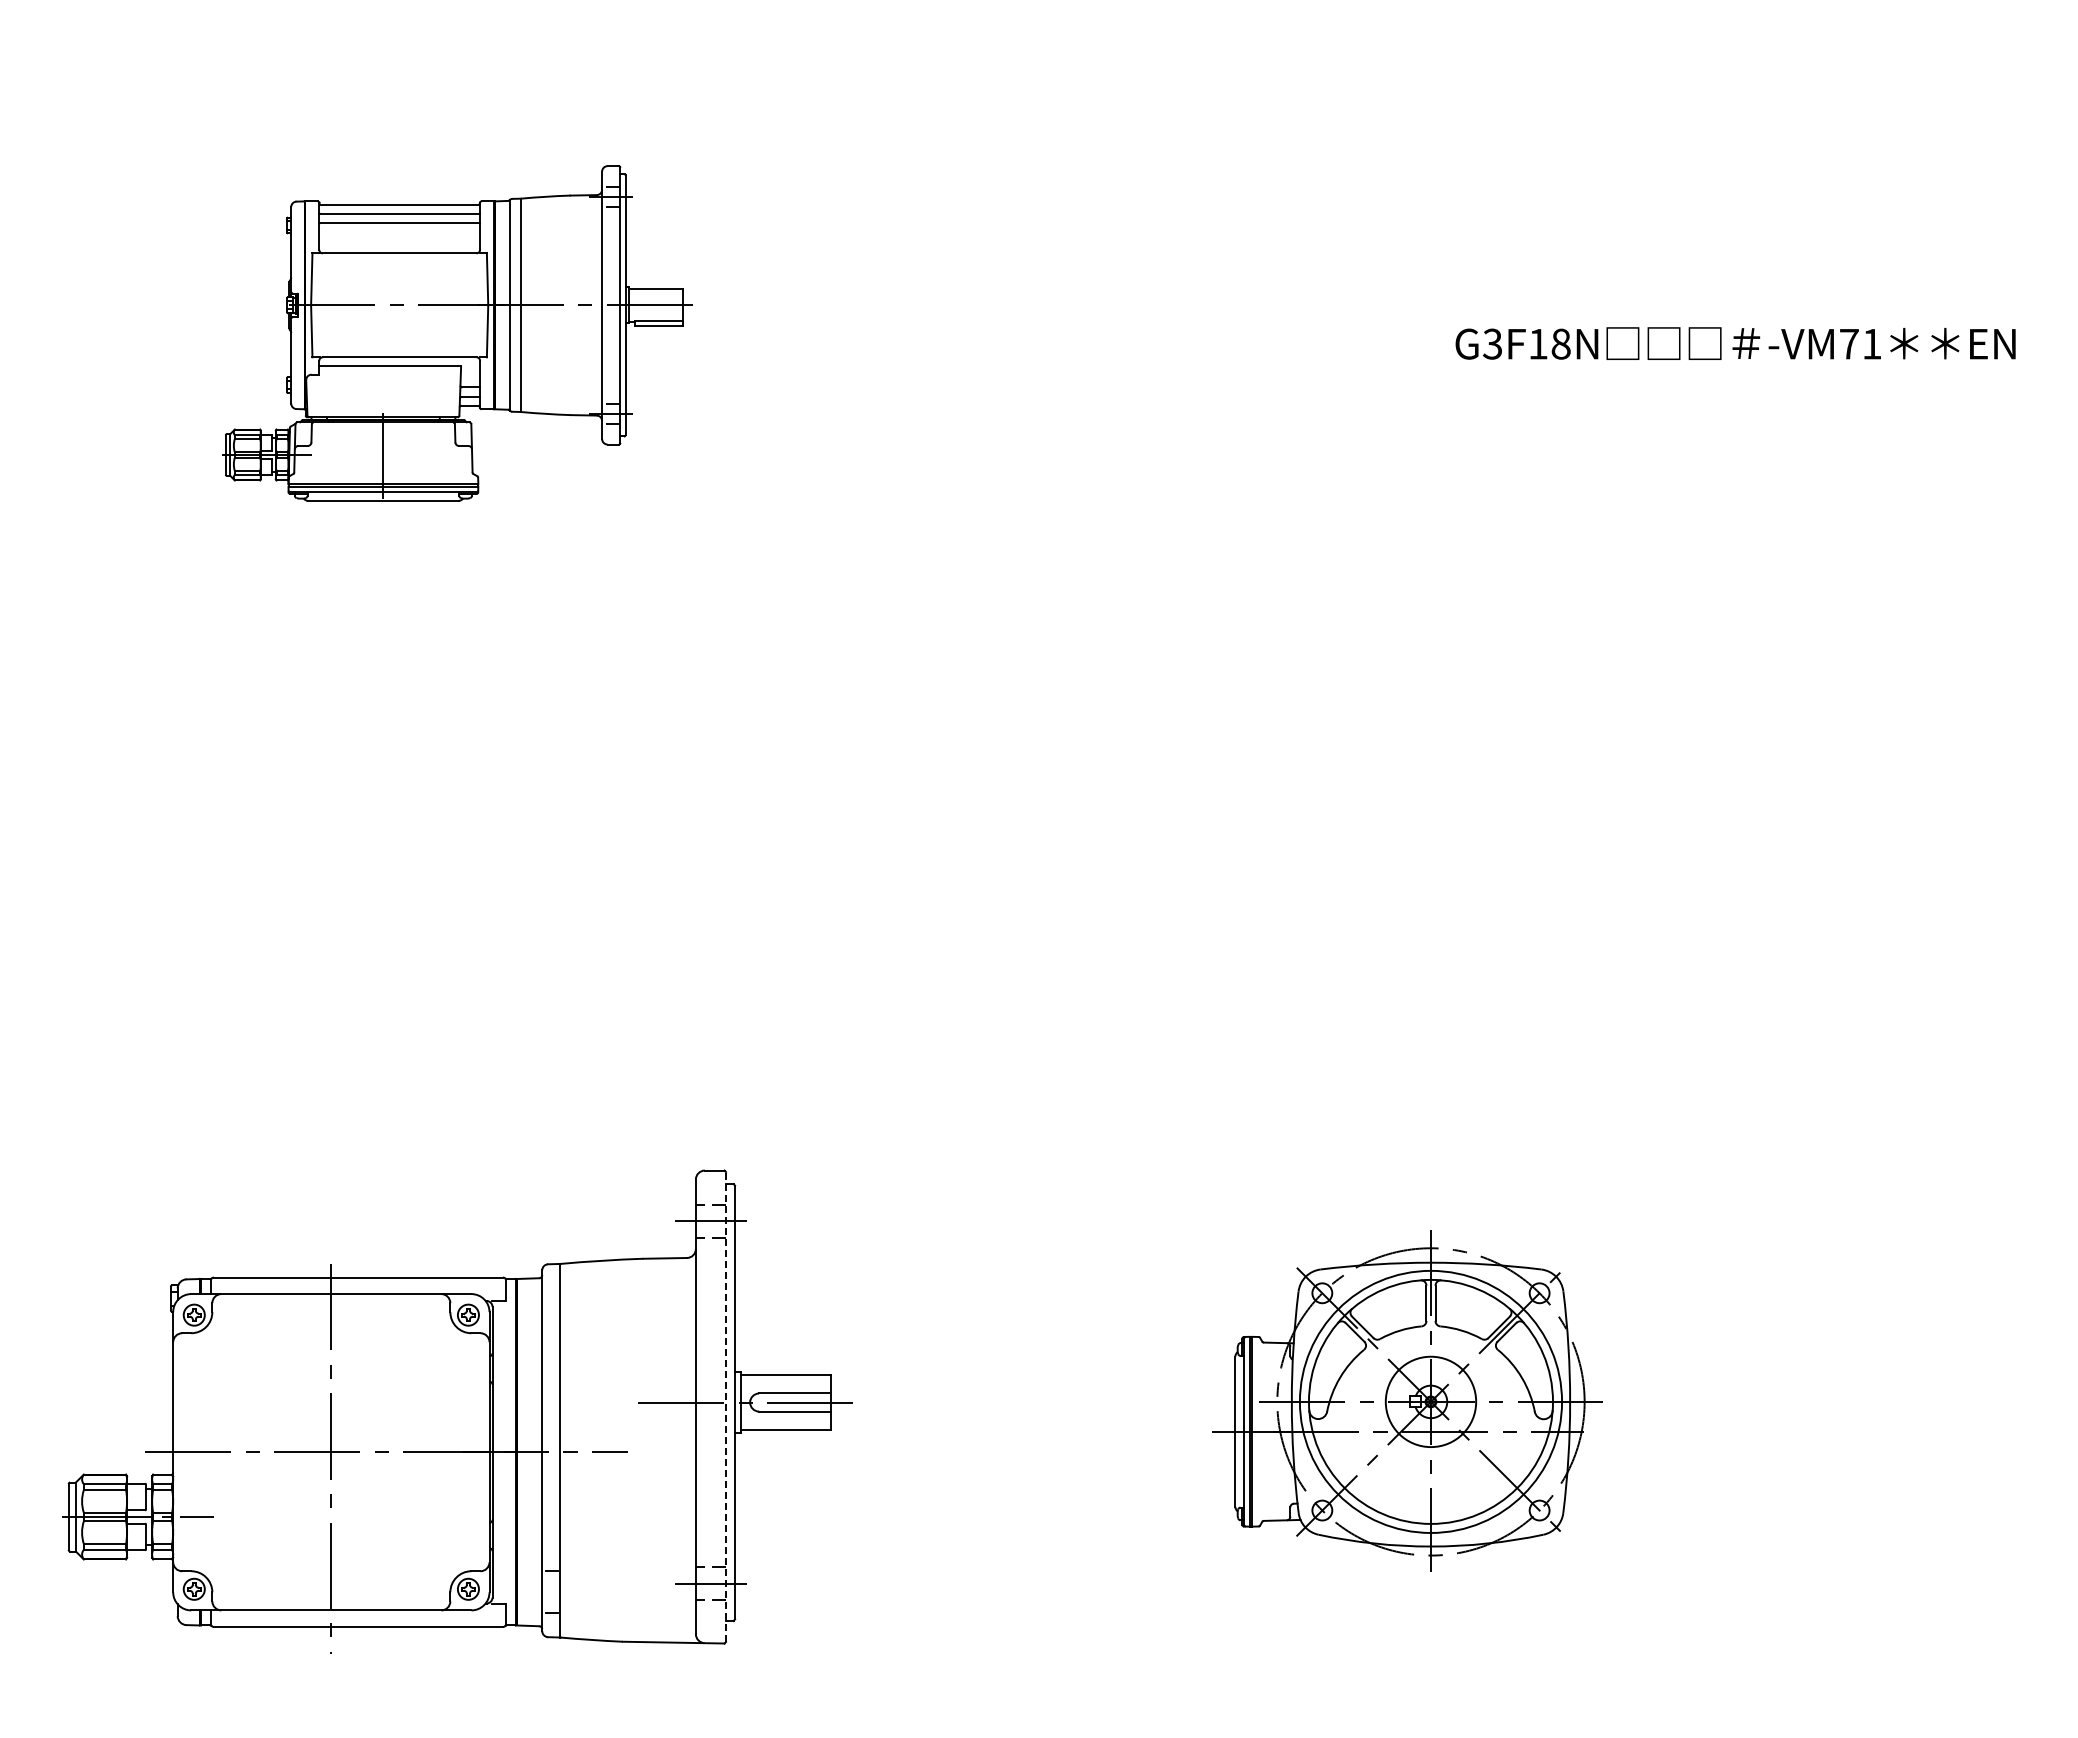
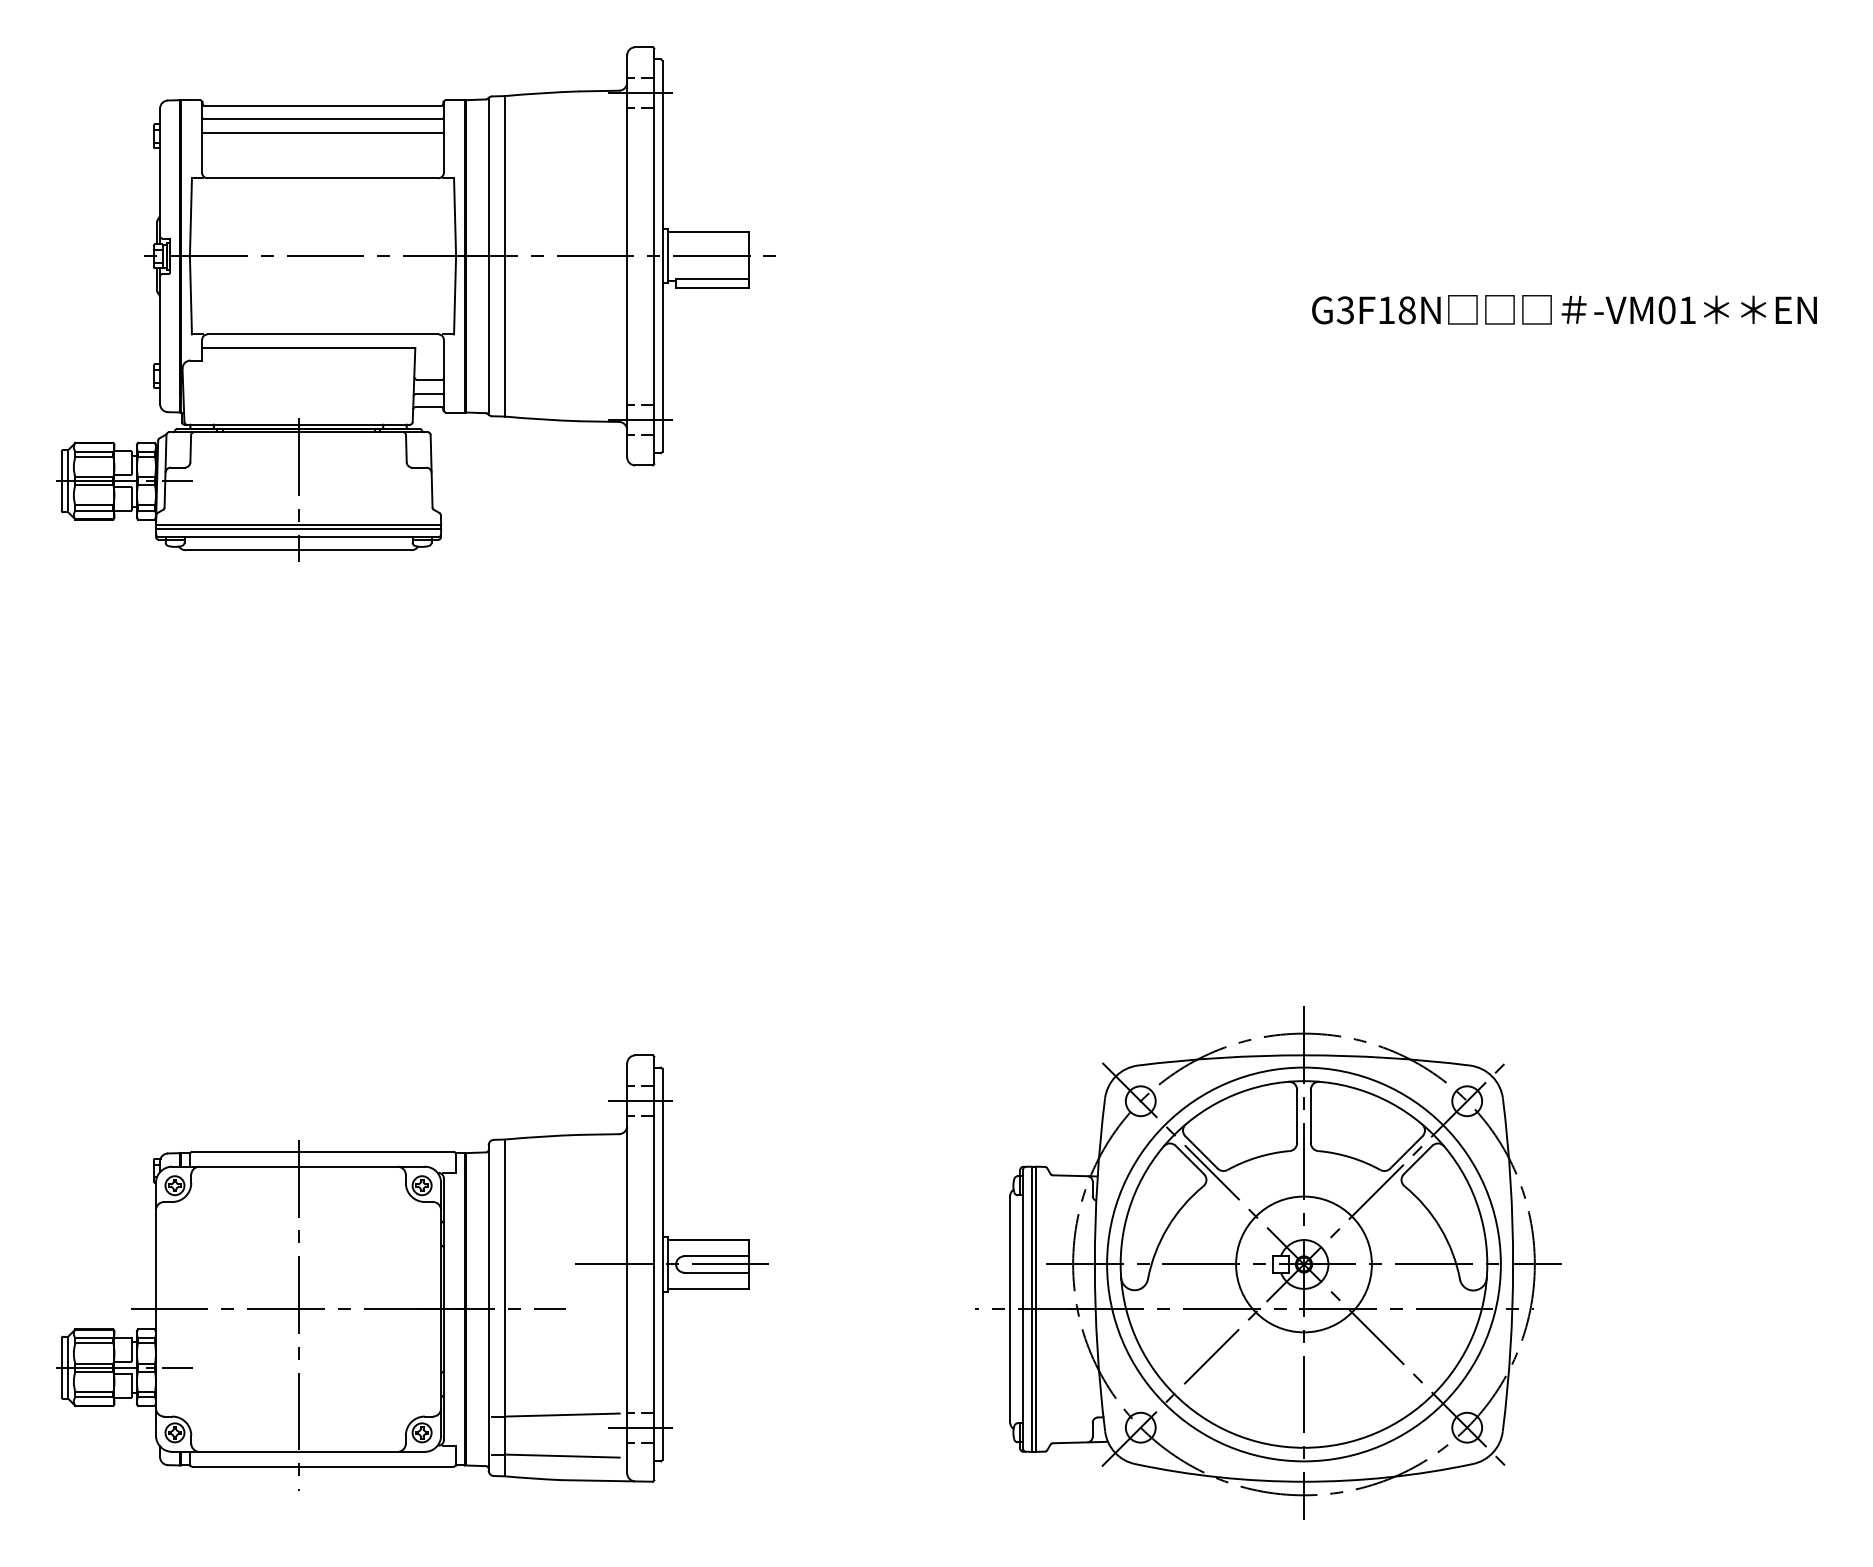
part: (461, 336) -> (415, 303), size x1.67
text: (1849, 343) -> (1667, 309), -VM71 -> -VM01
part: (1407, 1400) -> (1268, 1262), size x1.67
line: (726, 1407) -> (654, 1268), dashed -> solid
line: (623, 1569) -> (561, 1415), added
line: (623, 1614) -> (561, 1455), added

